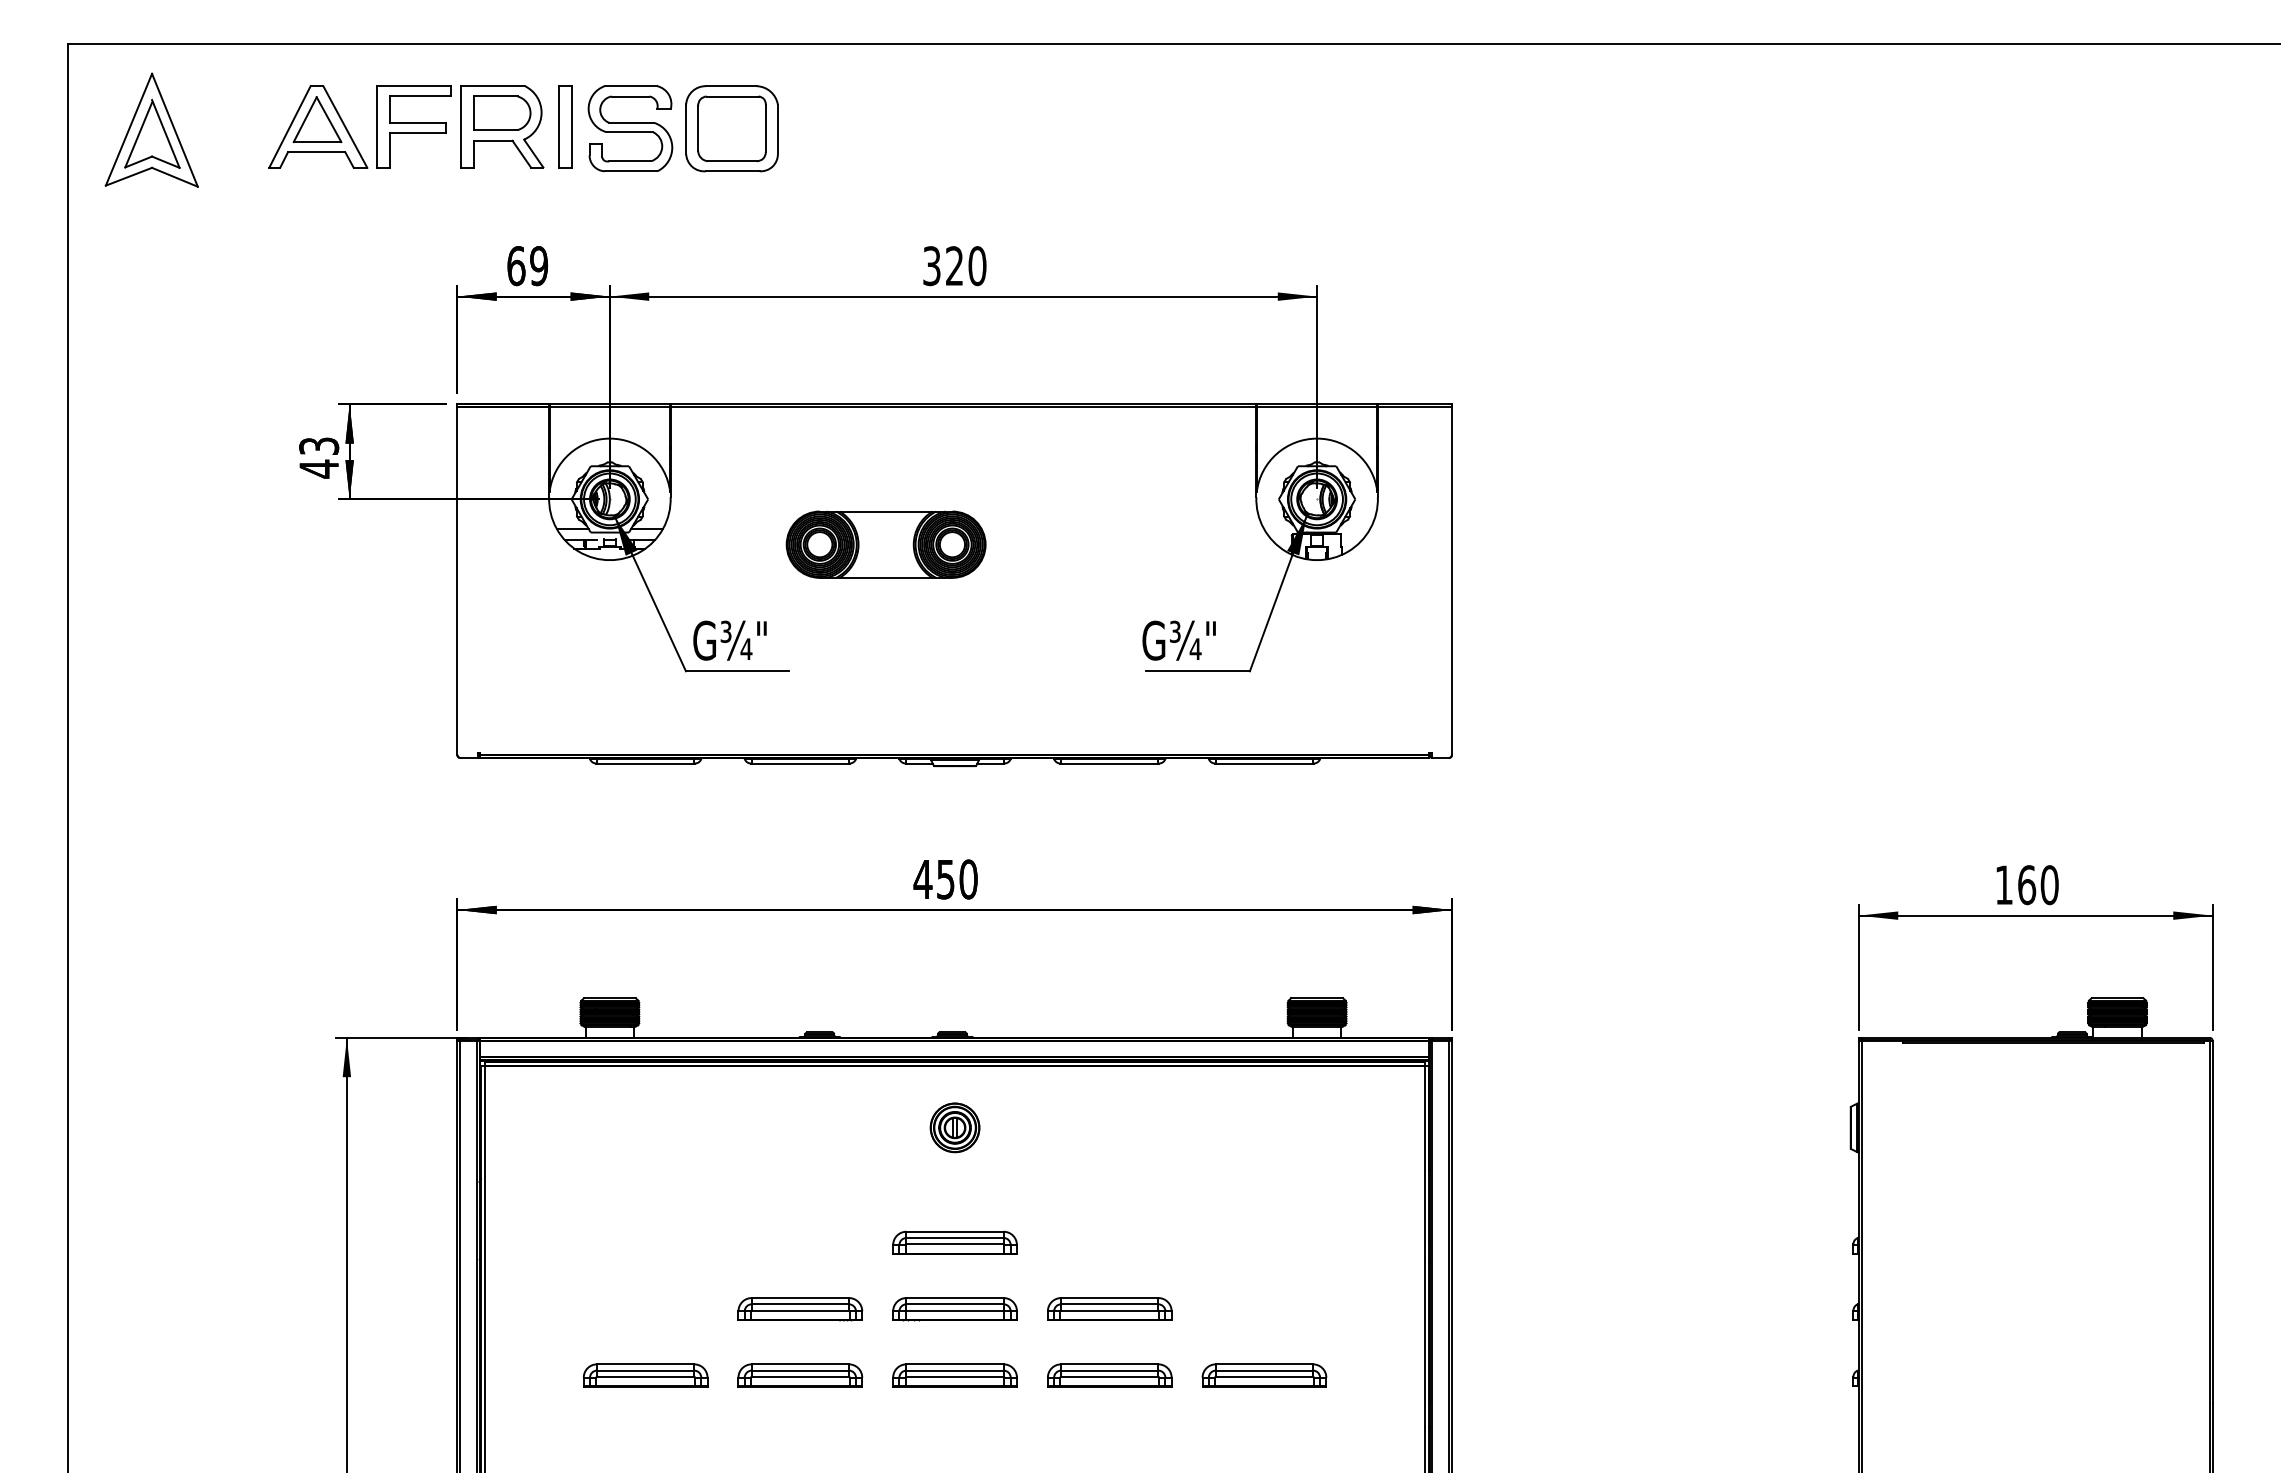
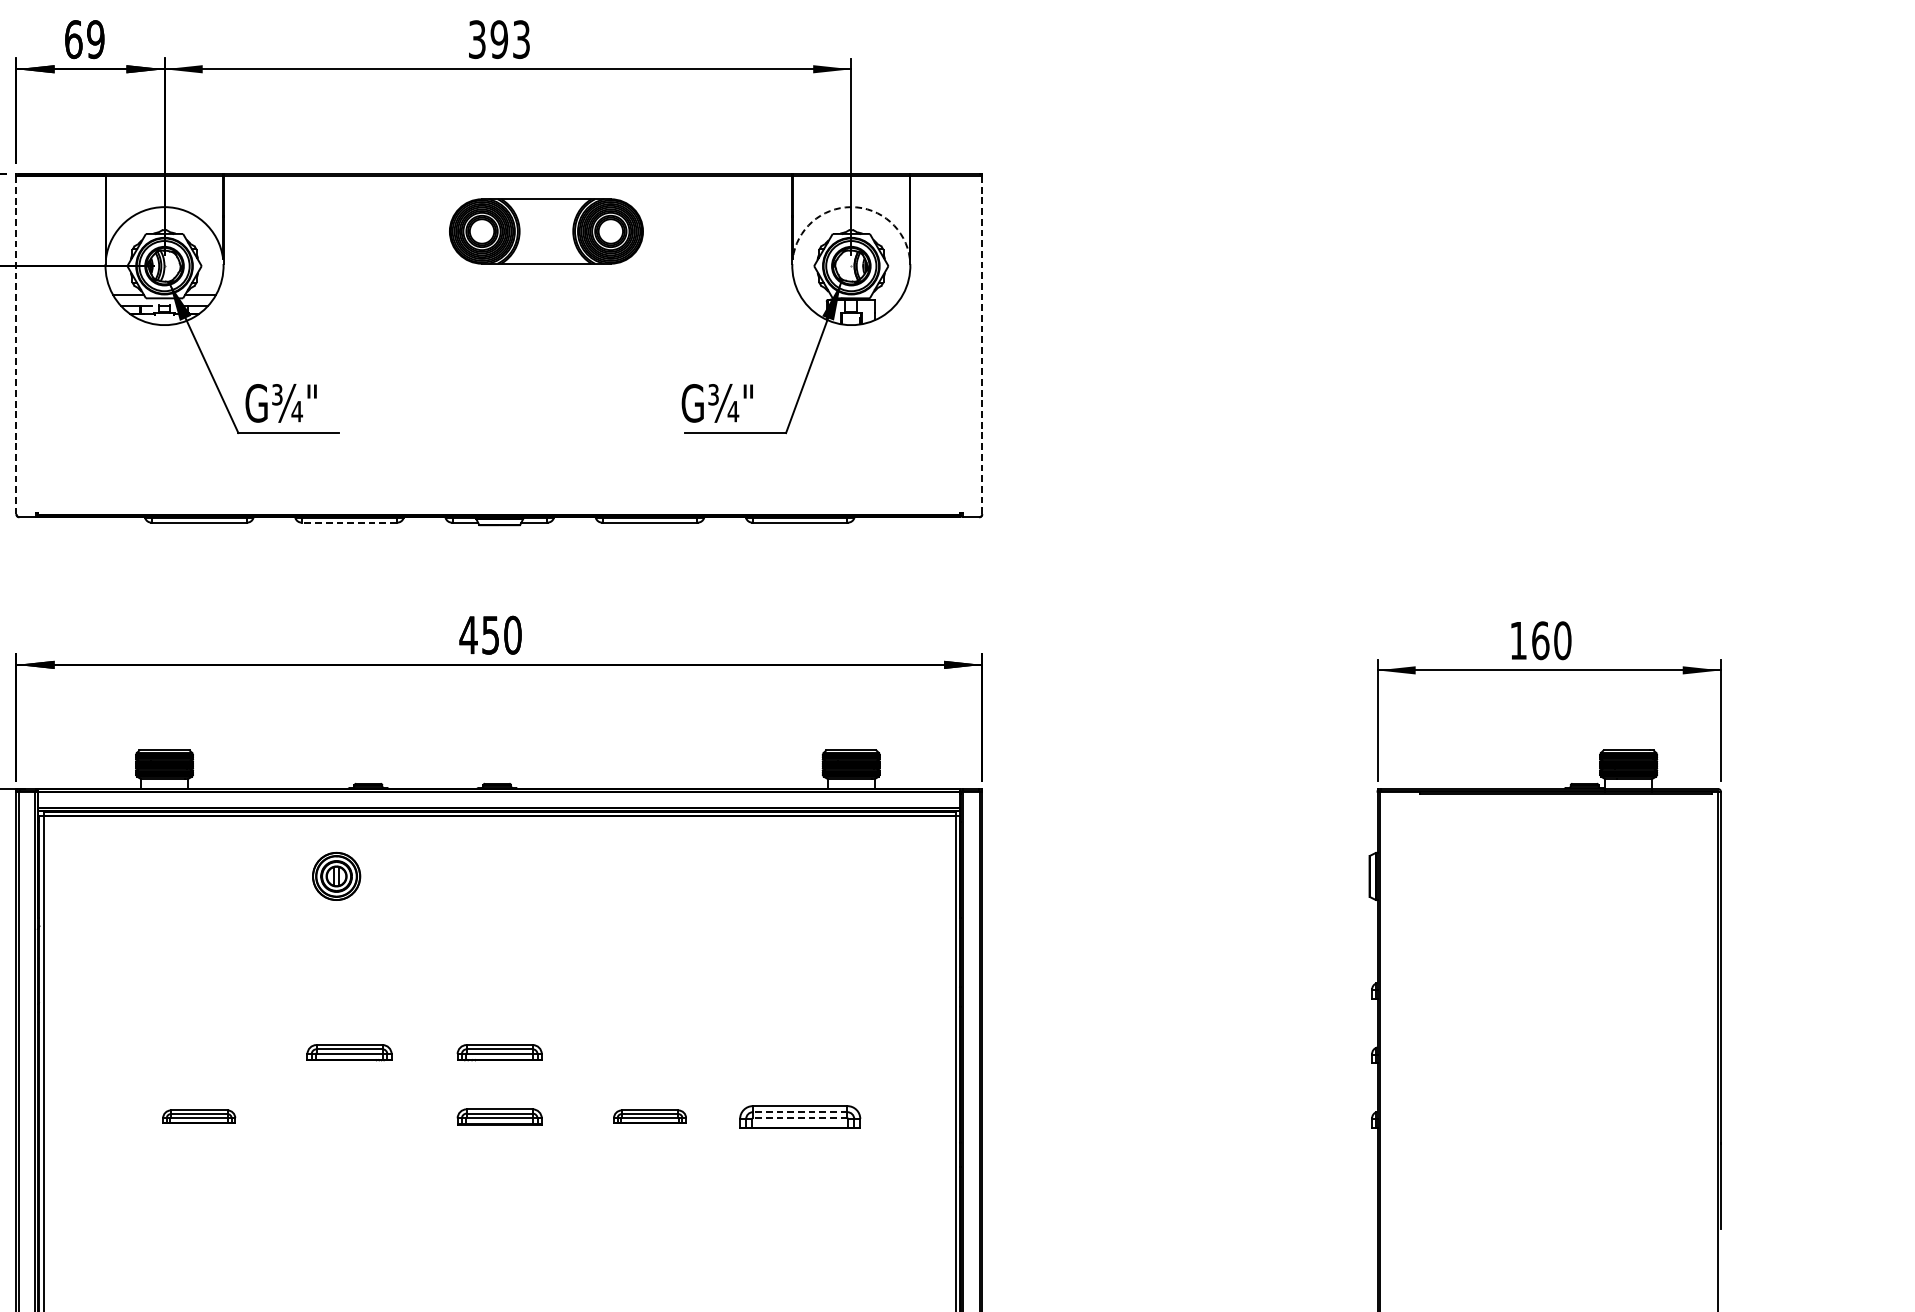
text: (965, 266) -> (509, 39), 320 -> 393
arc: (1317, 438) -> (851, 207), solid -> dashed
part: (885, 544) -> (545, 231), moved
line: (457, 580) -> (16, 344), solid -> dashed
line: (1451, 580) -> (981, 344), solid -> dashed
line: (800, 763) -> (349, 522), solid -> dashed
part: (954, 1127) -> (336, 876), moved
part: (954, 1242) -> (499, 987), removed
part: (1109, 1308) -> (649, 1051), removed
part: (800, 1309) -> (349, 1052), size x0.7
part: (954, 1309) -> (499, 1052), size x0.7
line: (1264, 1370) -> (800, 1112), solid -> dashed
part: (645, 1375) -> (199, 1116), size x0.6
part: (800, 1375) -> (349, 1116), removed
part: (954, 1375) -> (499, 1116), size x0.7
part: (1109, 1375) -> (649, 1116), size x0.6
line: (1264, 1376) -> (800, 1117), solid -> dashed

